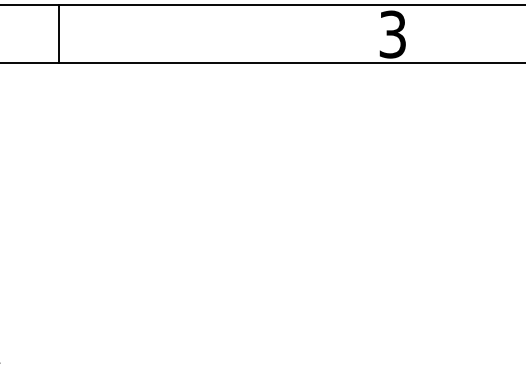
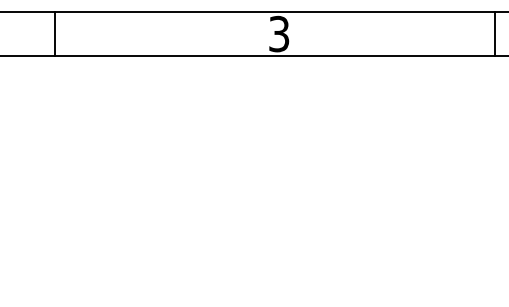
line: (58, 35) -> (54, 34), moved

